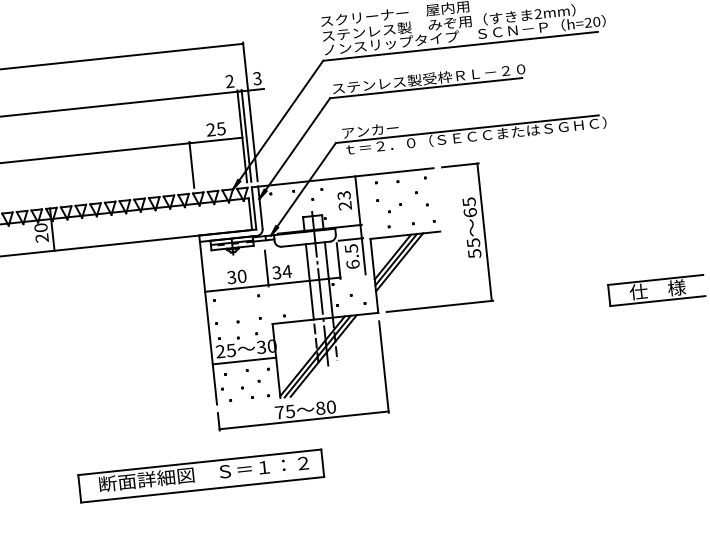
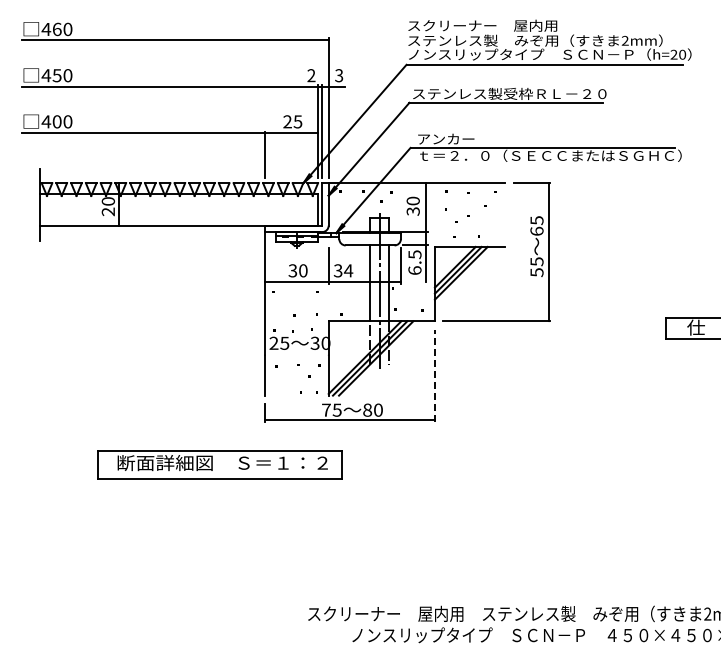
text: (343, 200) -> (412, 205), 23 -> 30
line: (244, 361) -> (296, 355), removed
line: (383, 366) -> (434, 375), solid -> dashed
part: (200, 475) -> (219, 464), moved

